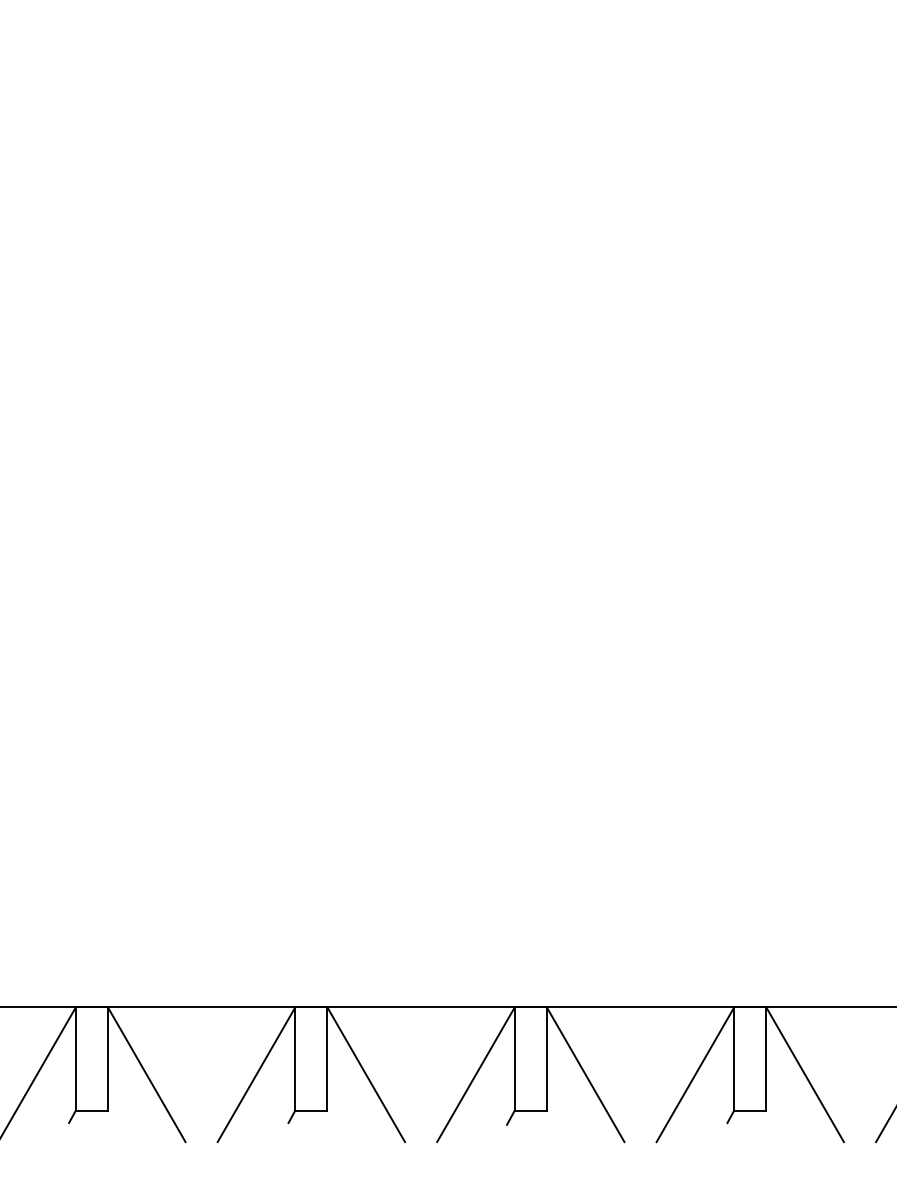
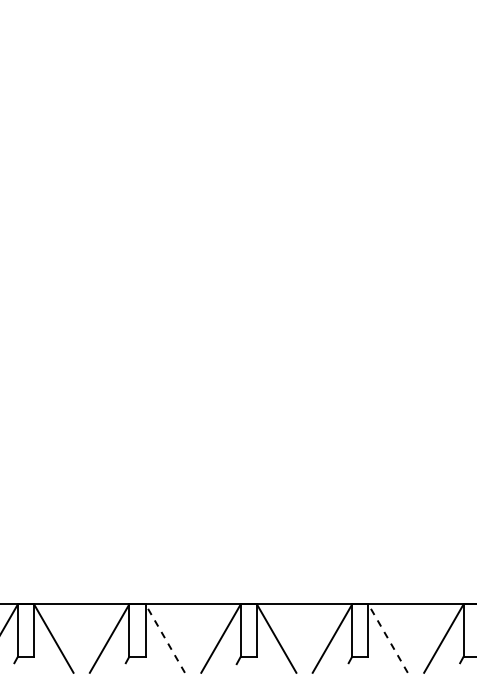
line: (366, 1074) -> (165, 638), solid -> dashed
line: (803, 1074) -> (387, 638), solid -> dashed

